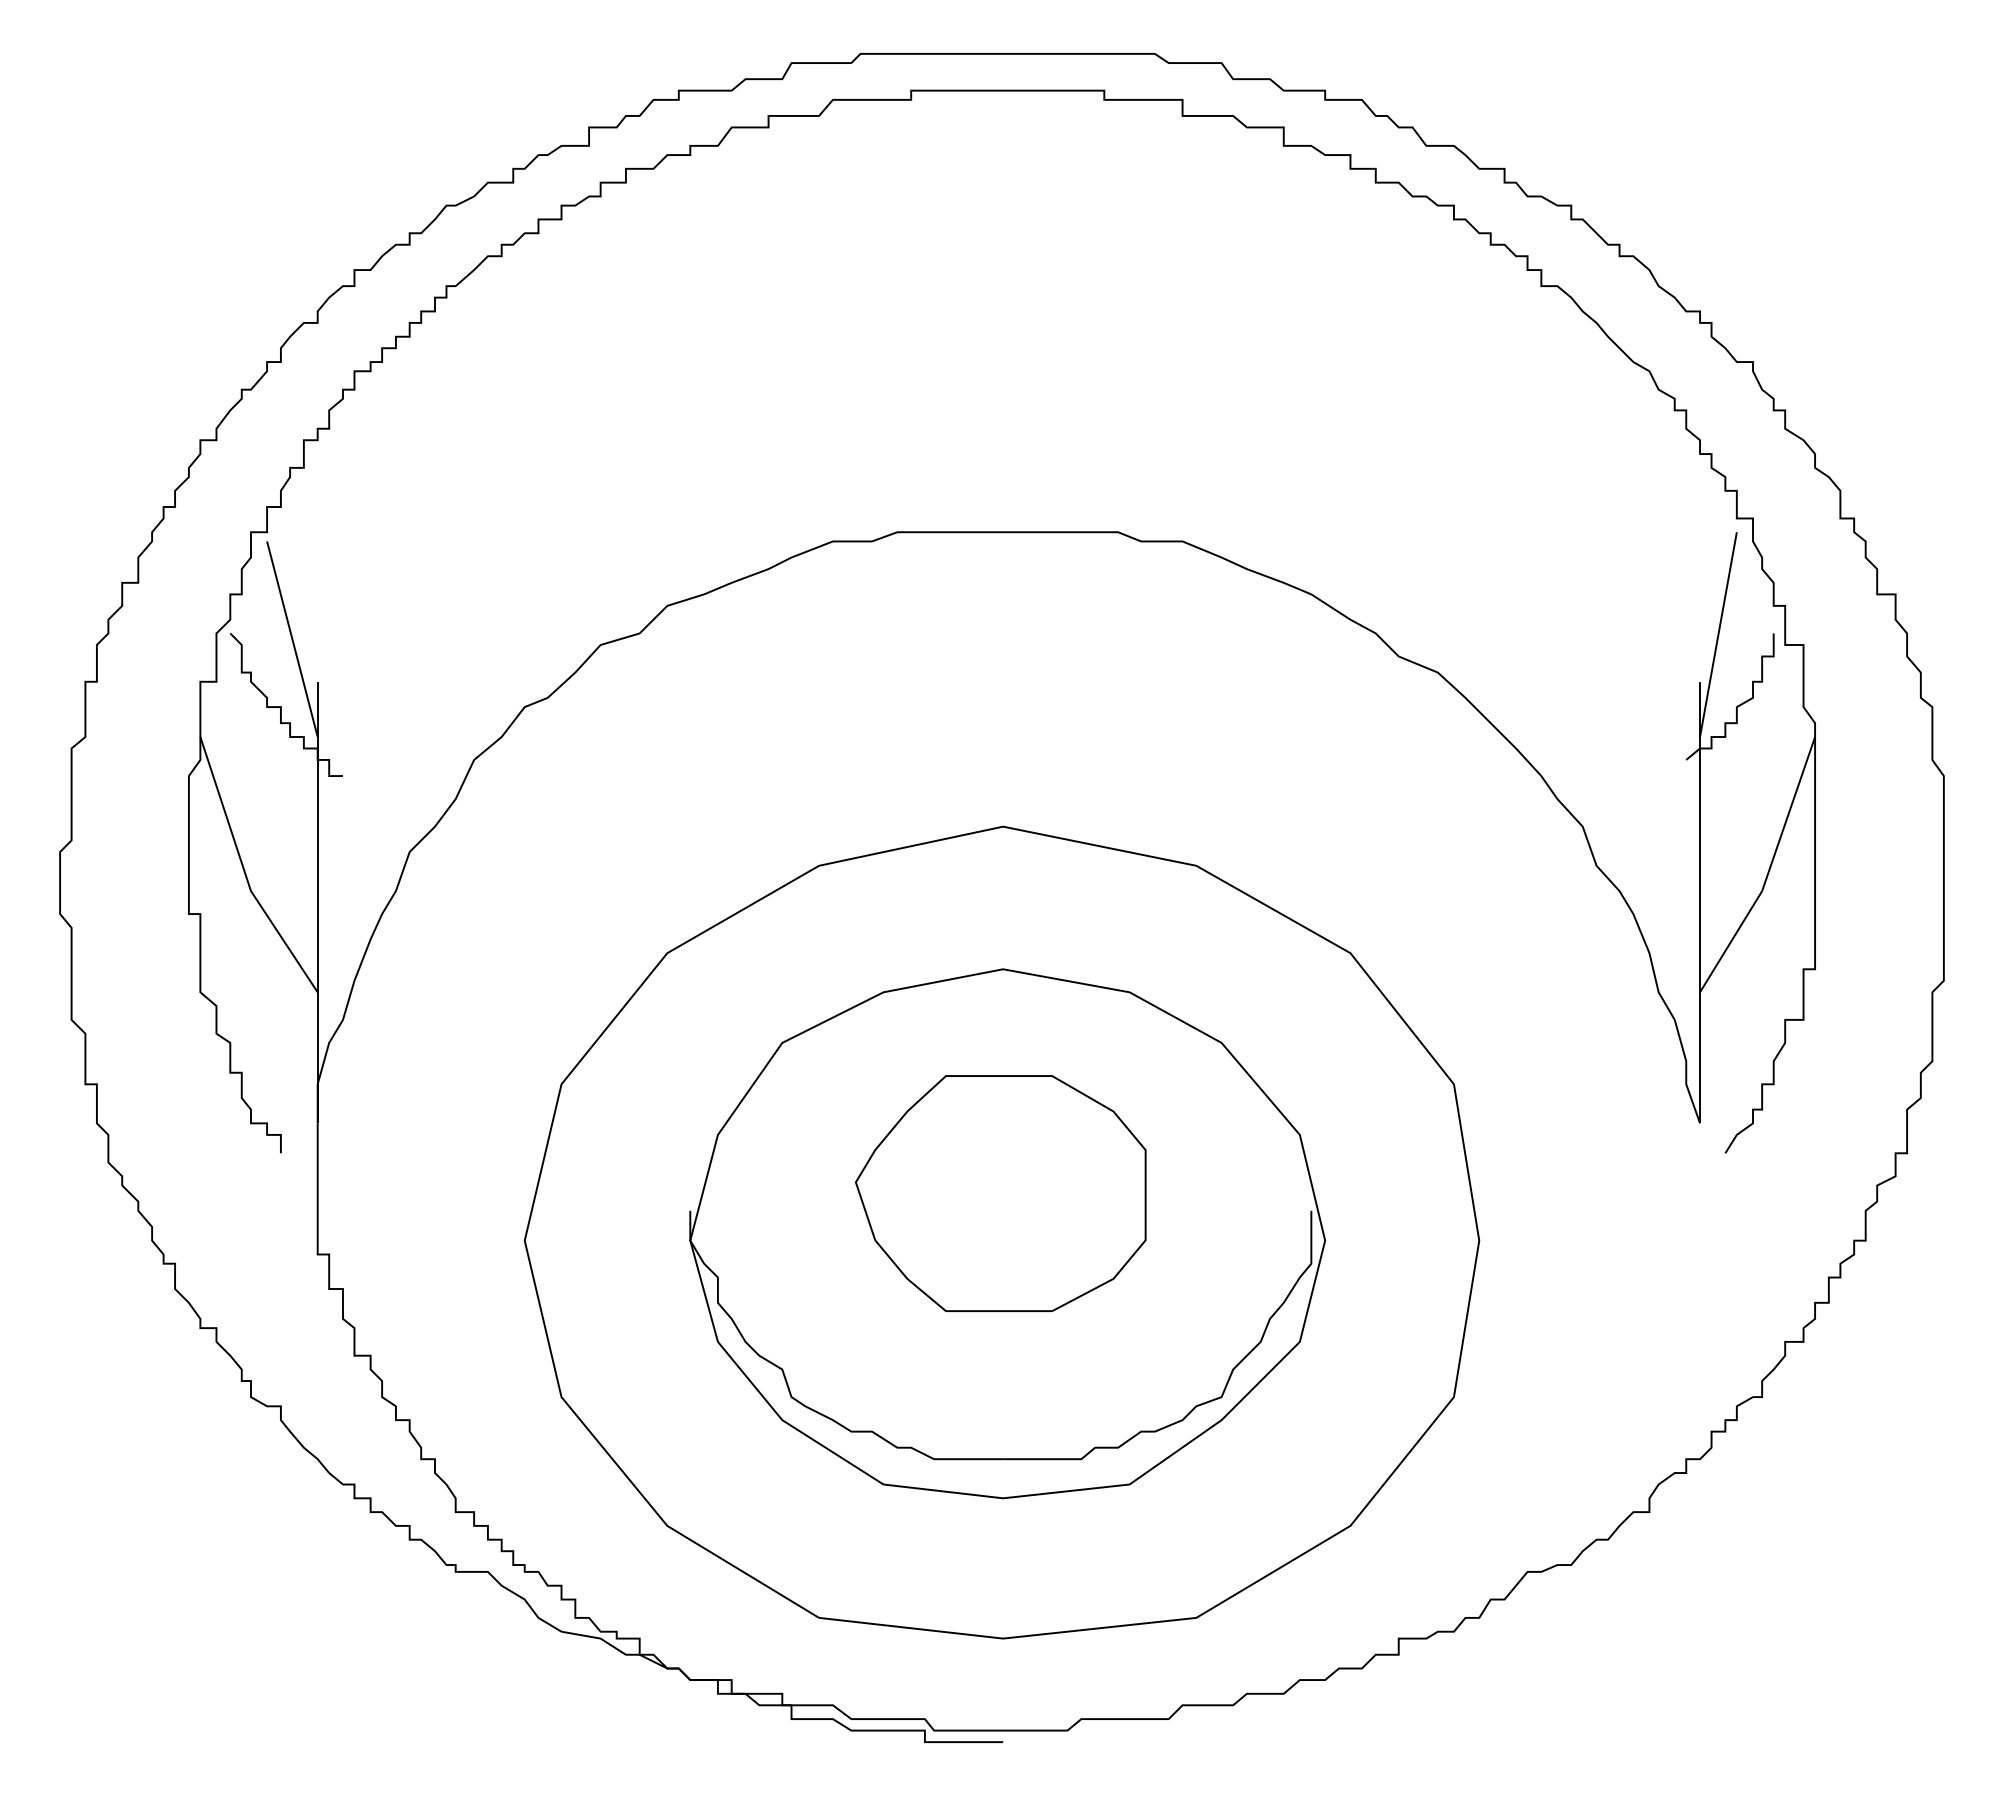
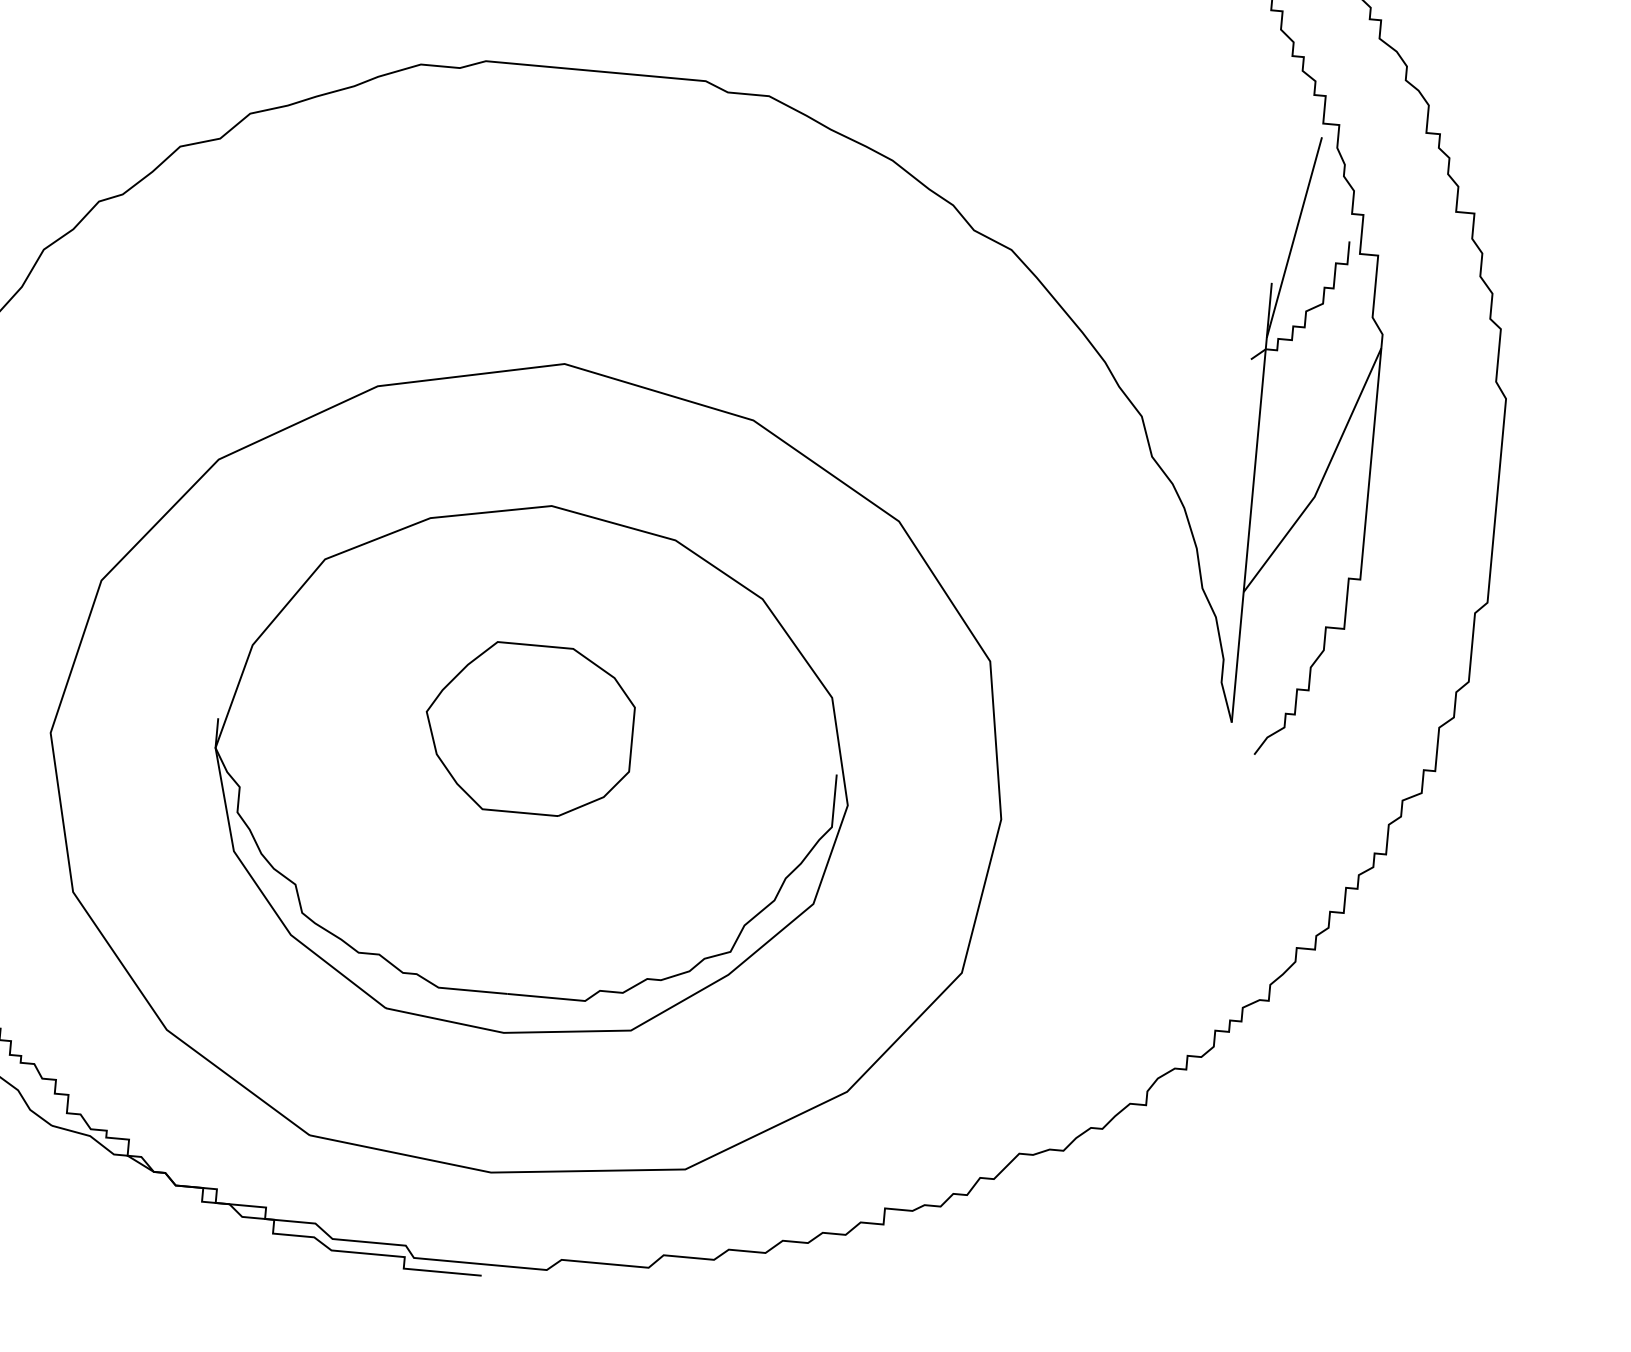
part: (1000, 1193) -> (528, 729), size x0.71

